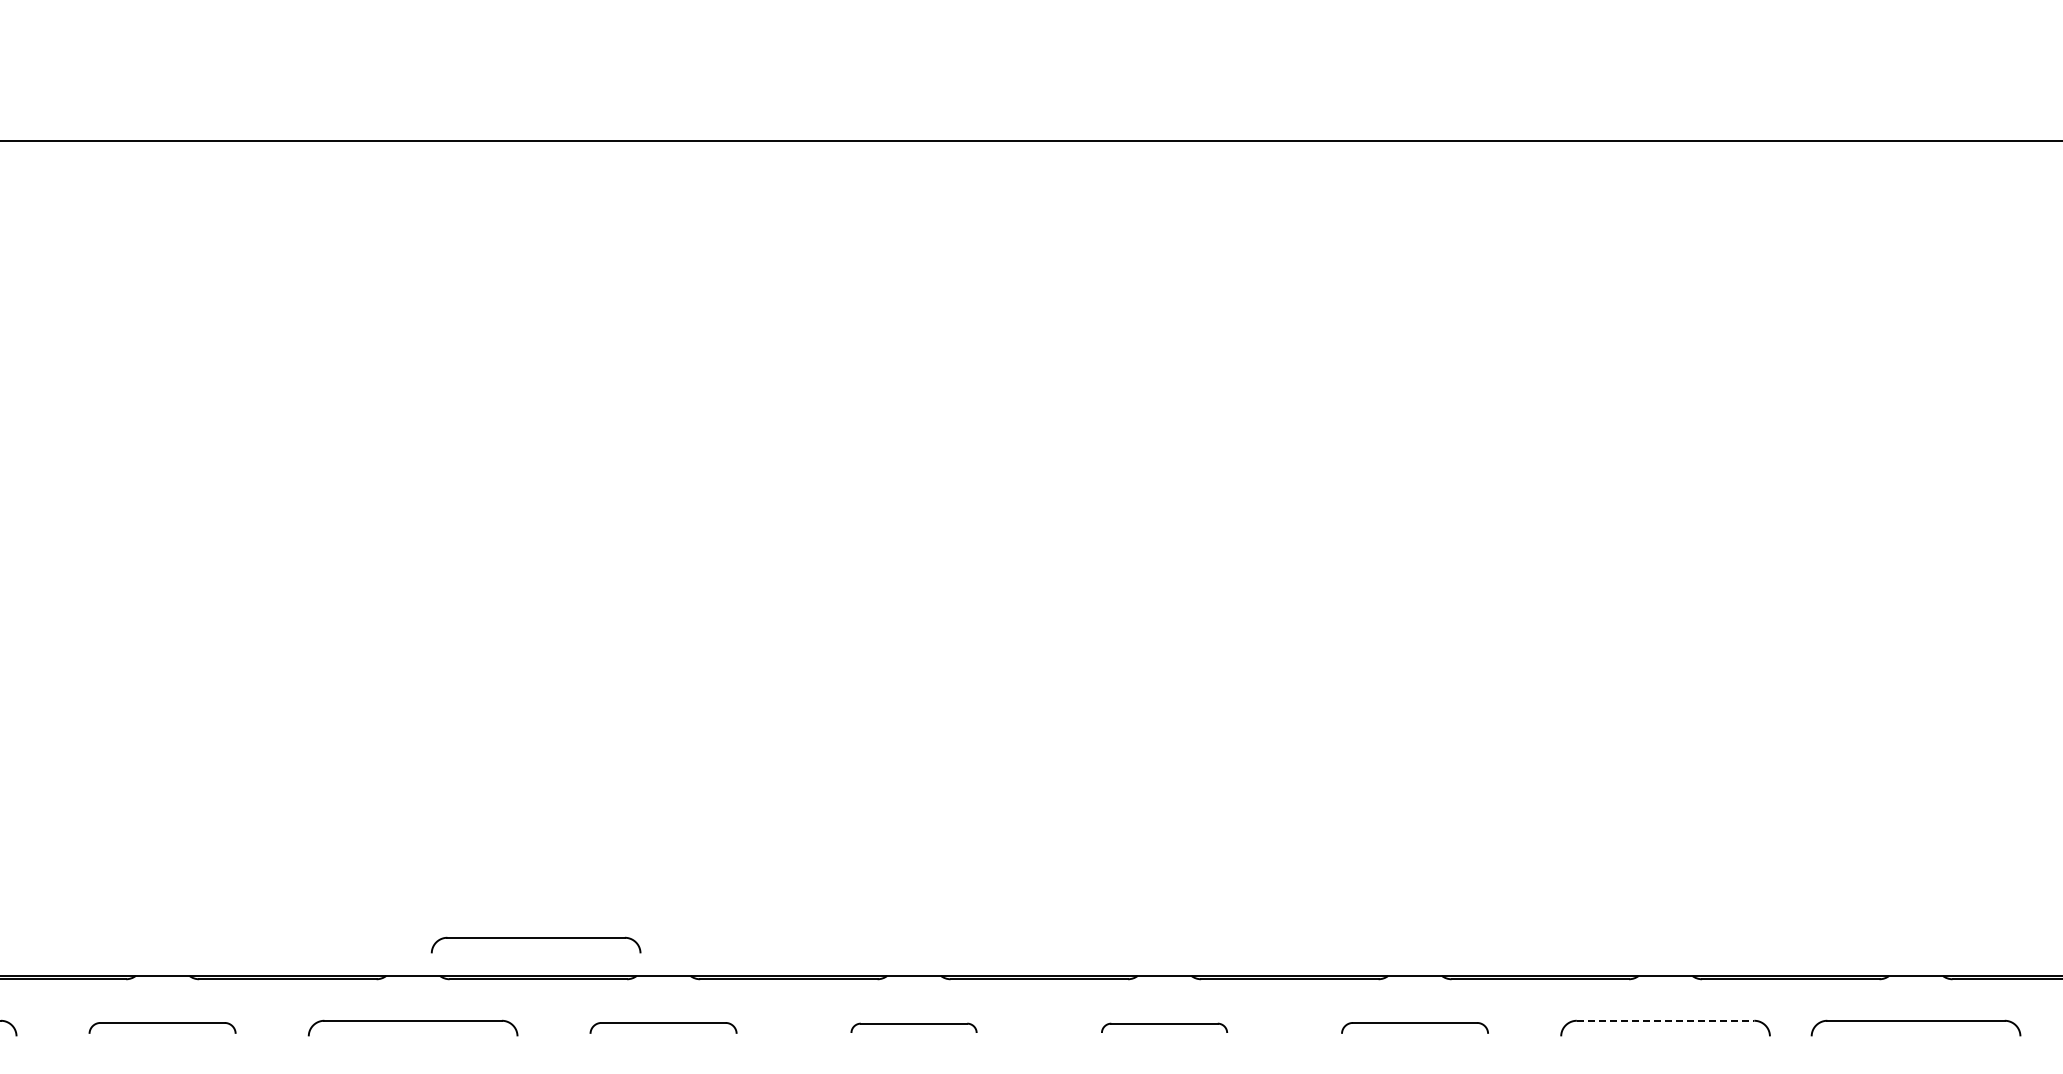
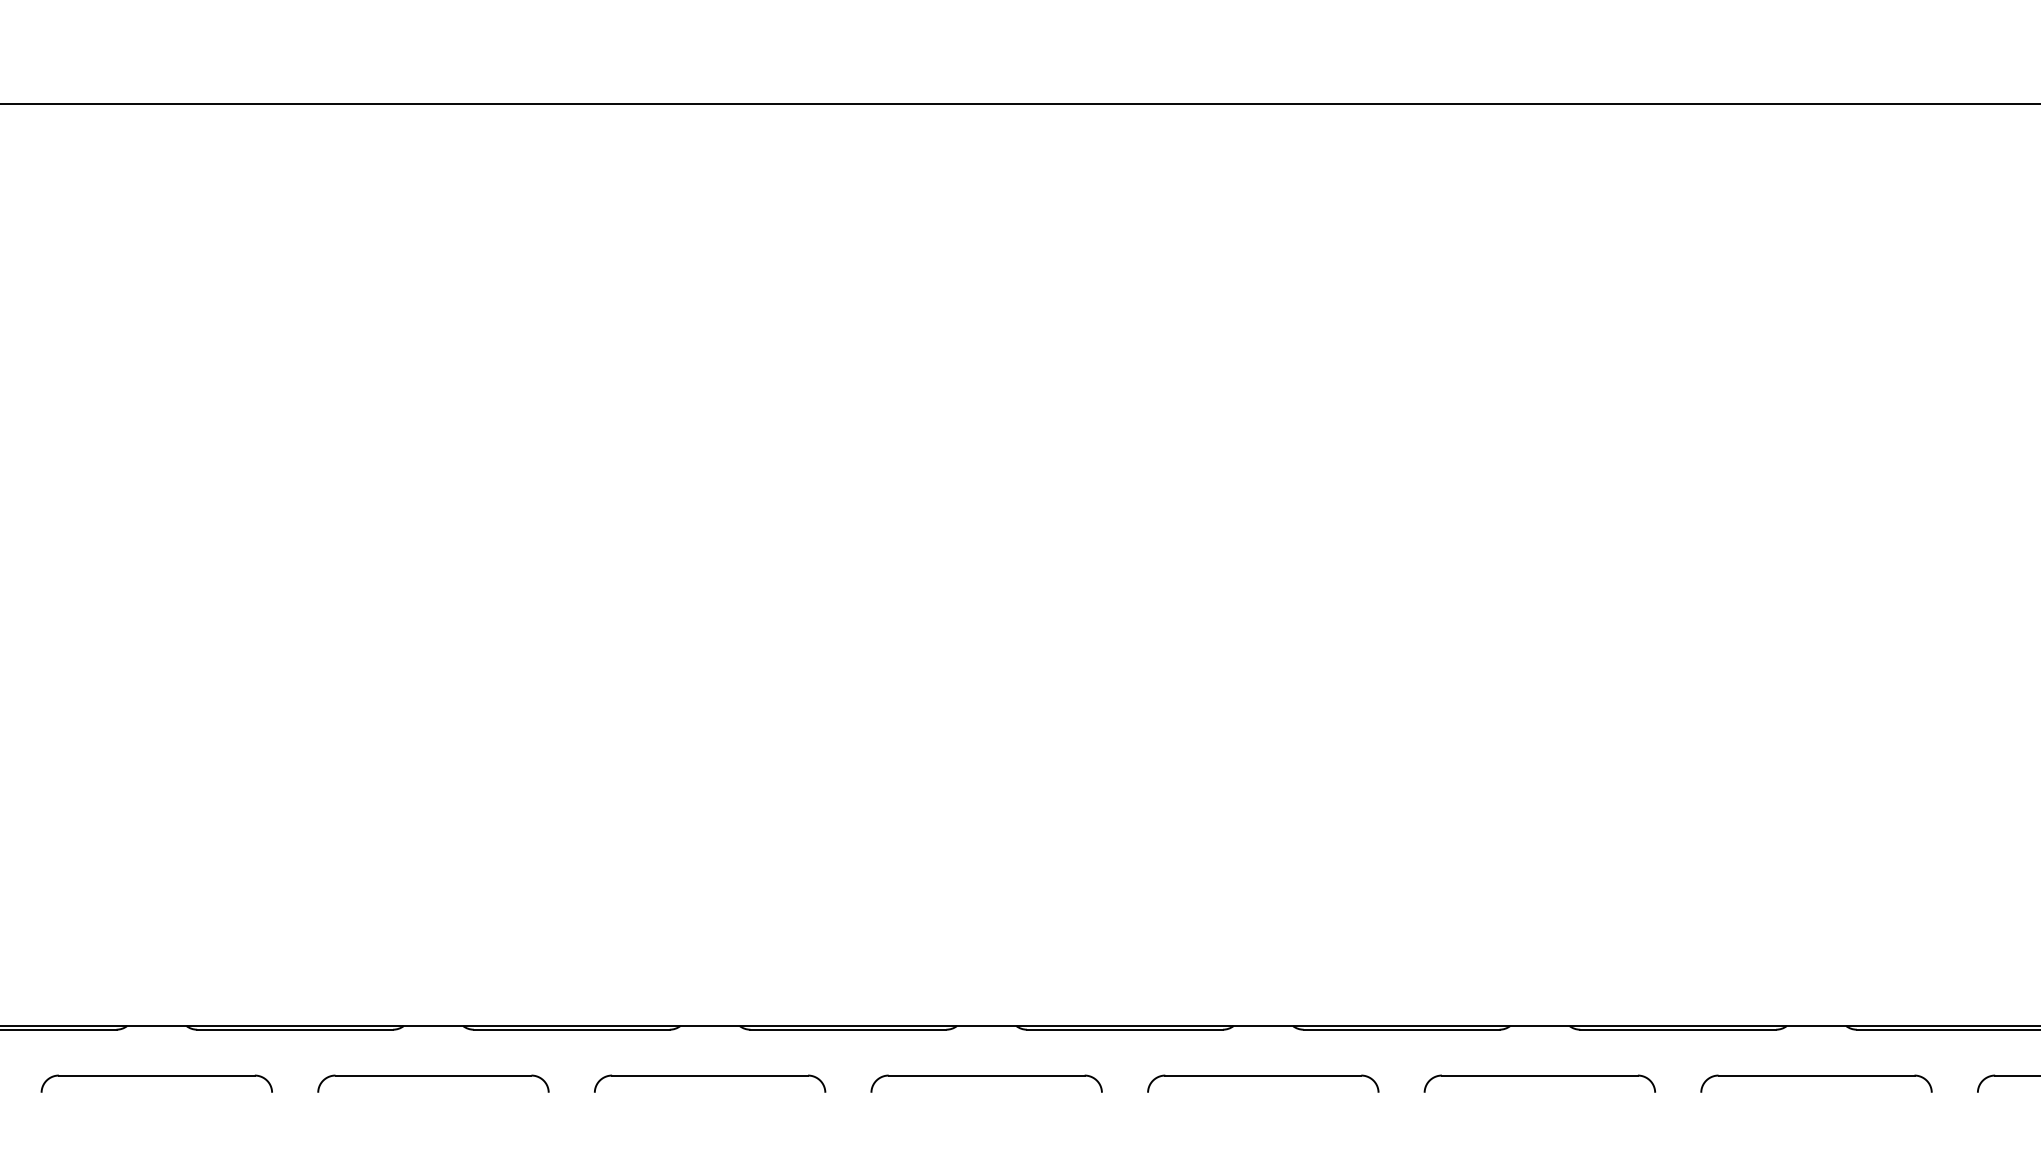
part: (535, 944) -> (568, 991), removed
line: (1665, 1020) -> (1816, 1075), dashed -> solid
part: (162, 1027) -> (156, 1082), size x1.43
part: (663, 1027) -> (709, 1082), size x1.43
part: (913, 1027) -> (986, 1082), size x1.67
part: (1164, 1027) -> (1263, 1082), size x1.67
part: (1414, 1027) -> (1539, 1082), size x1.43

